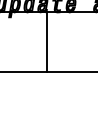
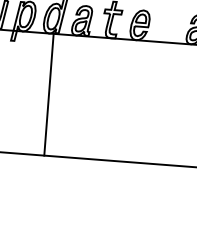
line: (46, 41) -> (48, 93), moved

